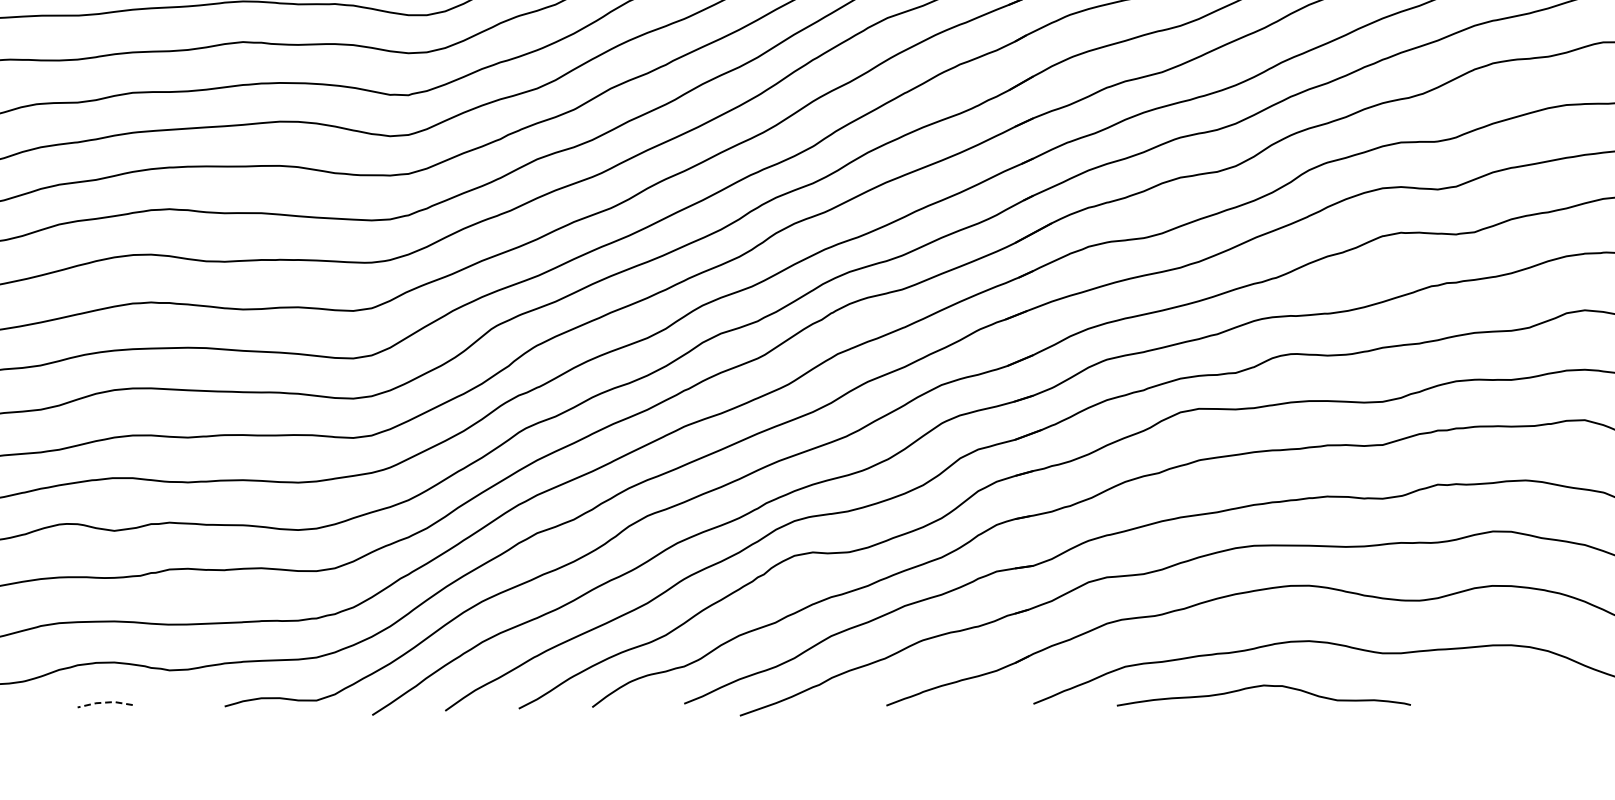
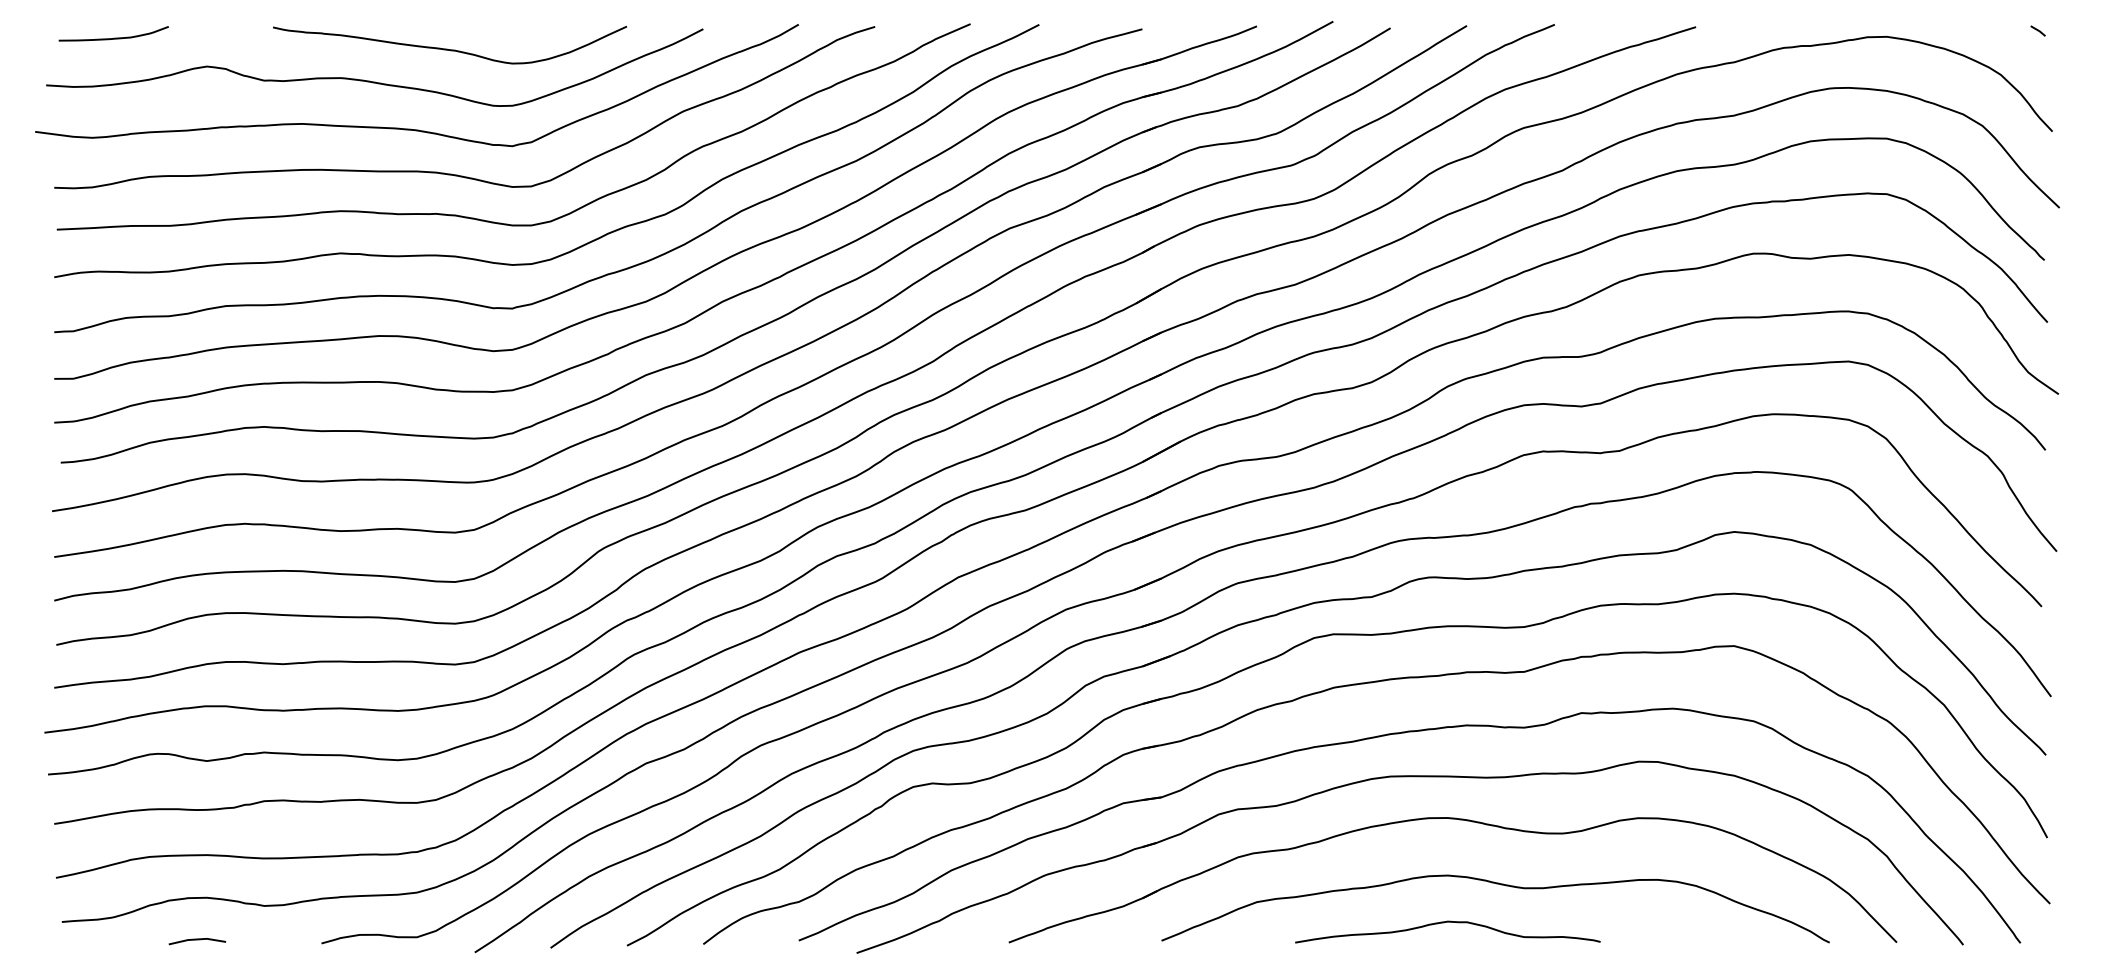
curve: (1260, 687) -> (1444, 923), moved
line: (105, 702) -> (197, 939), dashed -> solid

